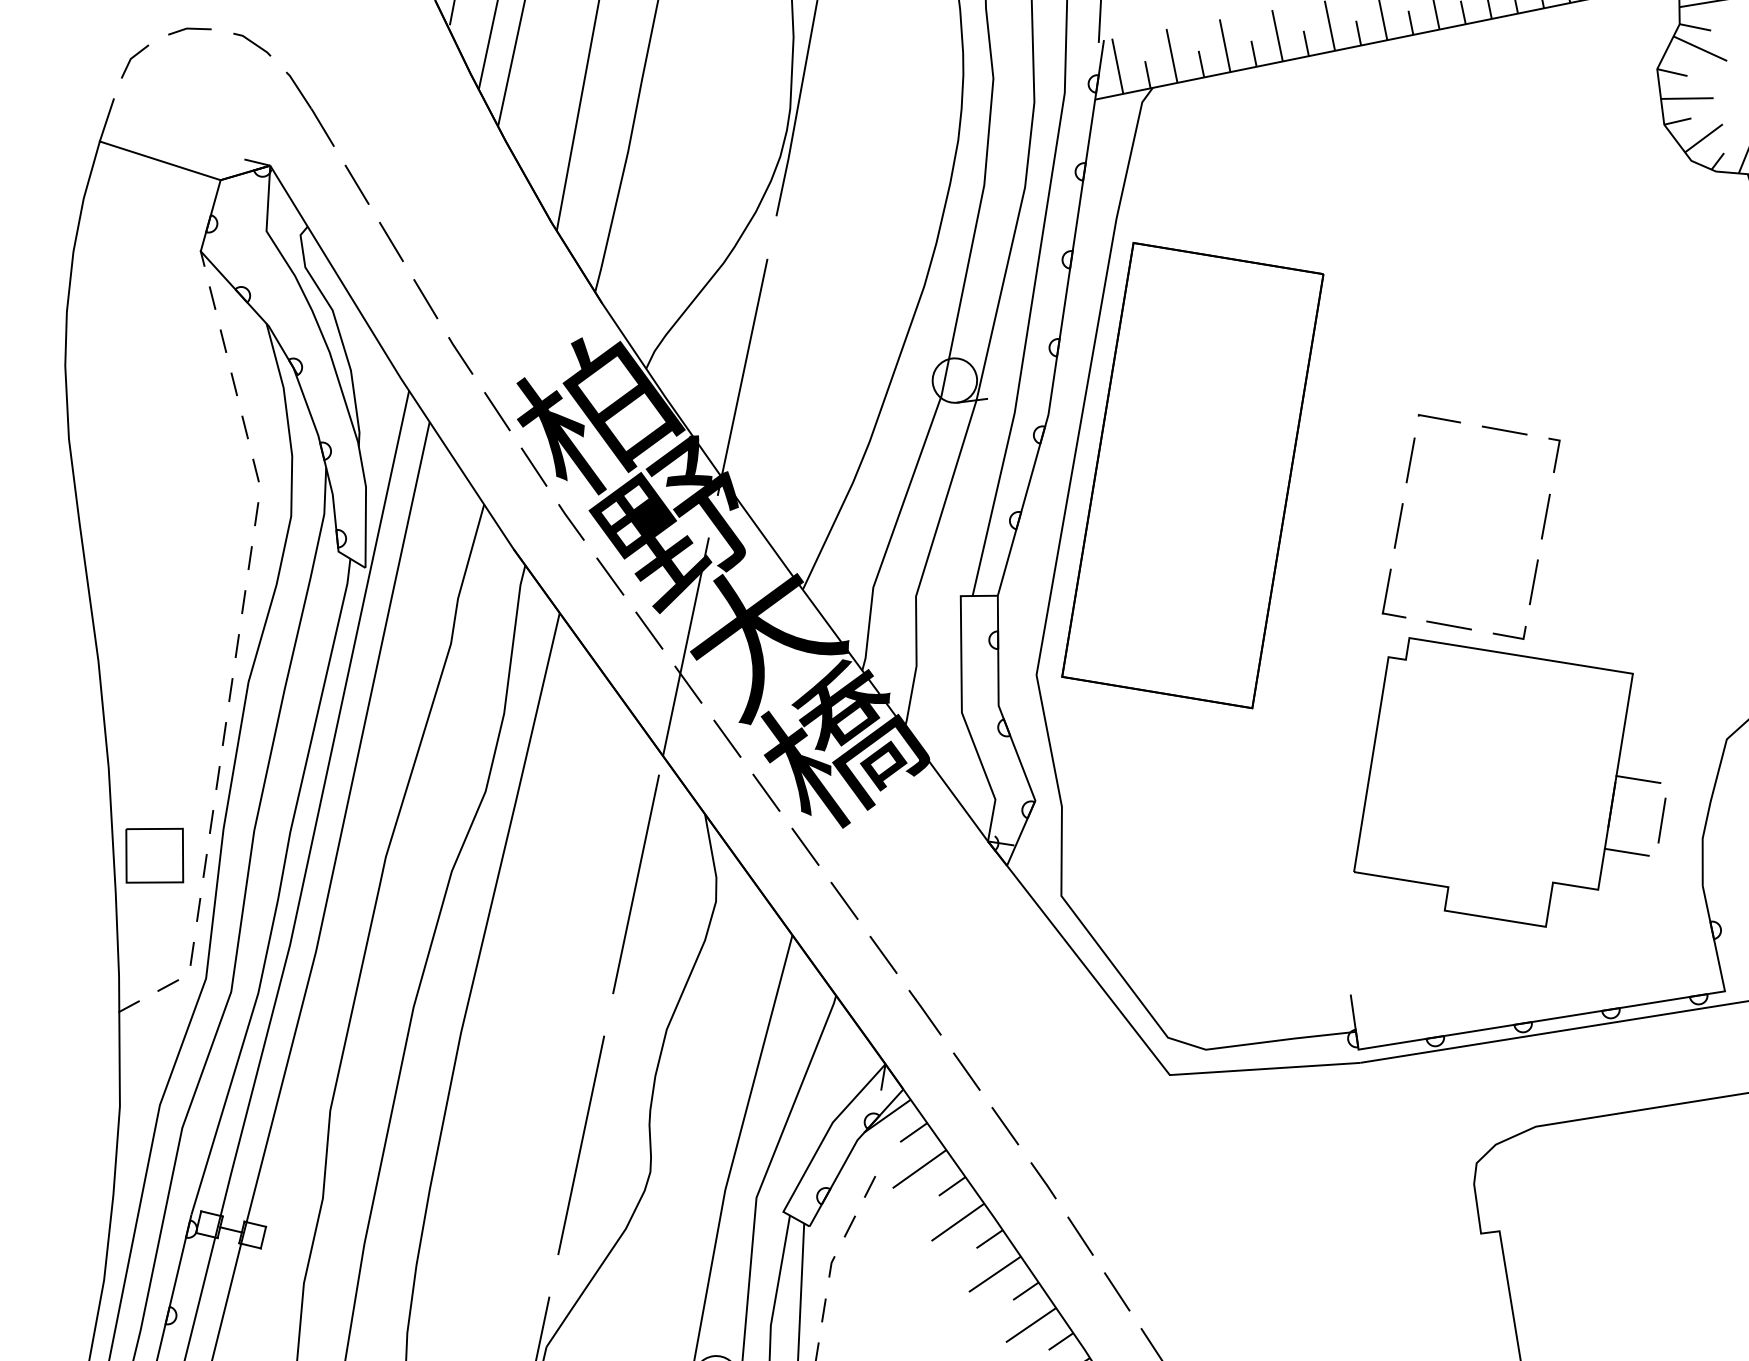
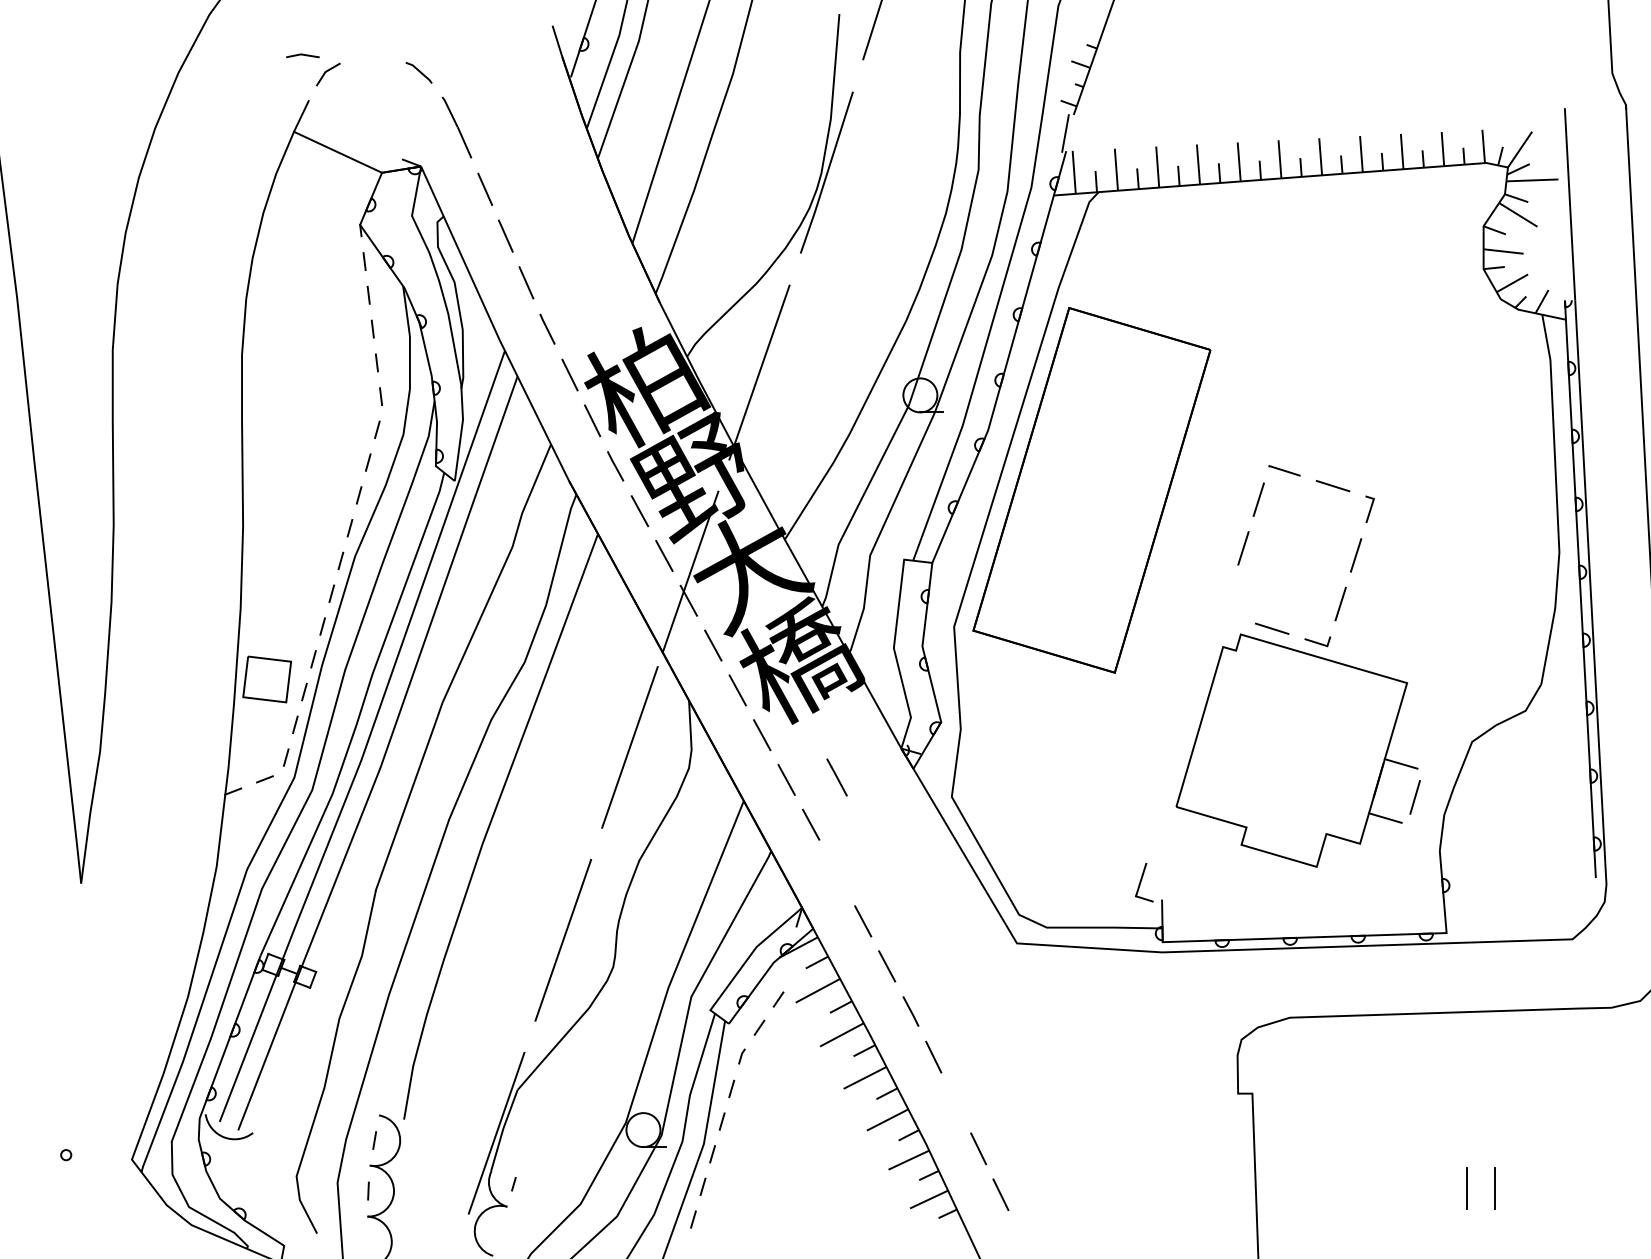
line: (189, 29) -> (302, 55), moved
part: (1391, 594) -> (1144, 882), moved
line: (924, 1012) -> (836, 777), moved
line: (1116, 1291) -> (955, 1102), removed

